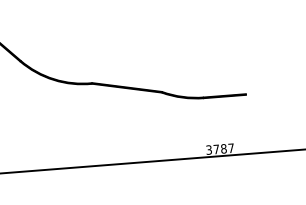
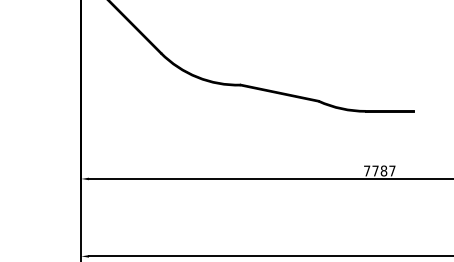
text: (209, 149) -> (367, 170), 3787 -> 7787

